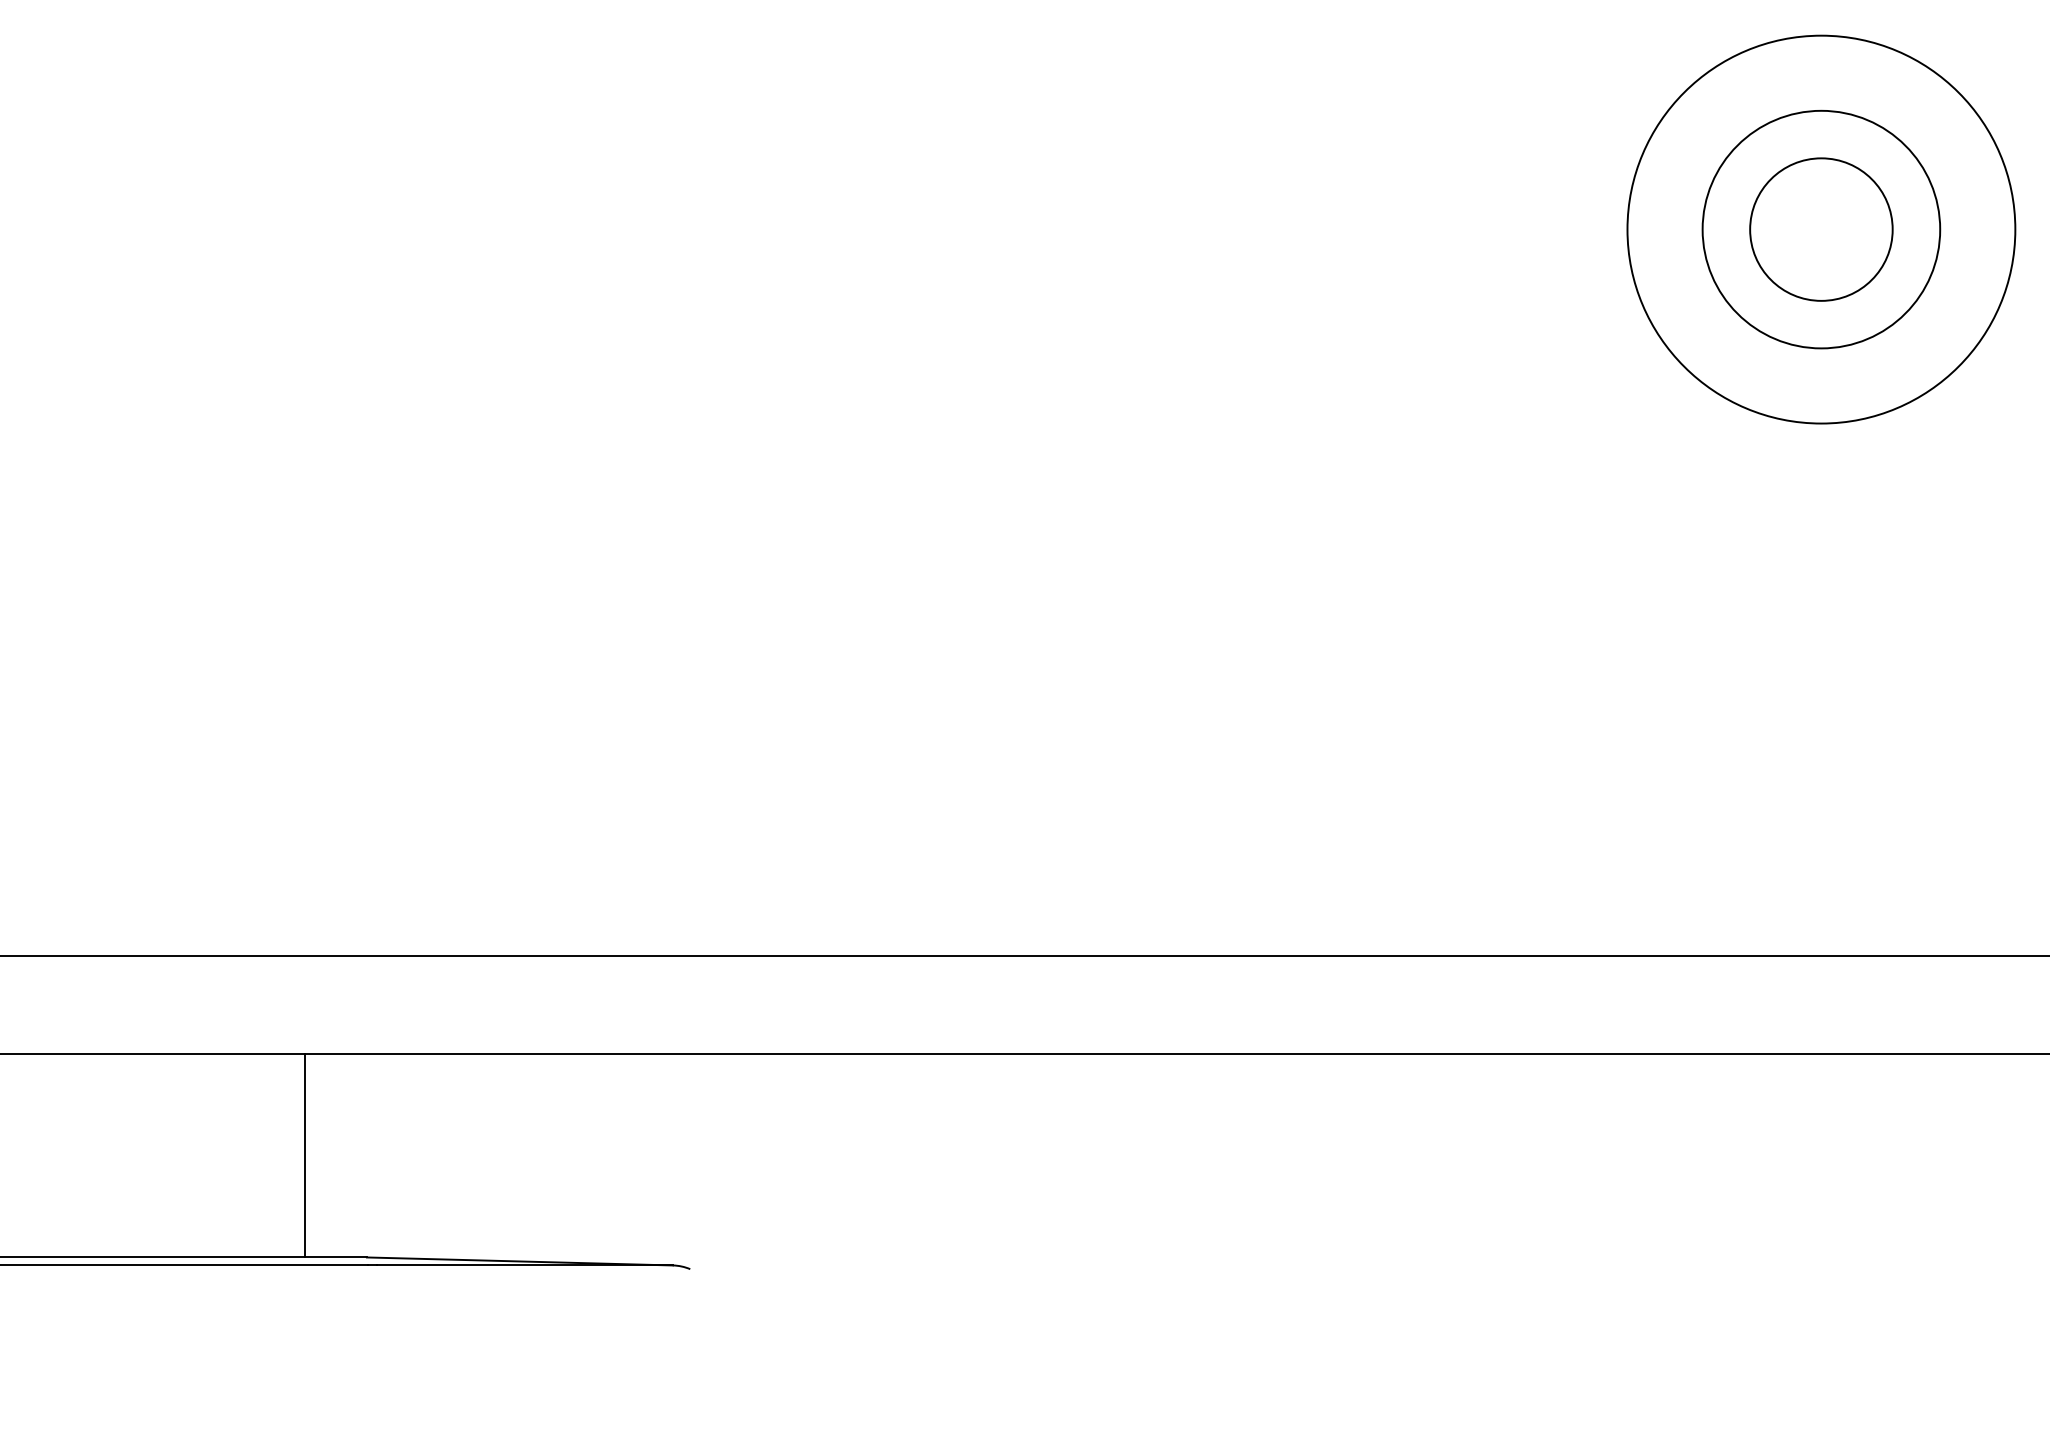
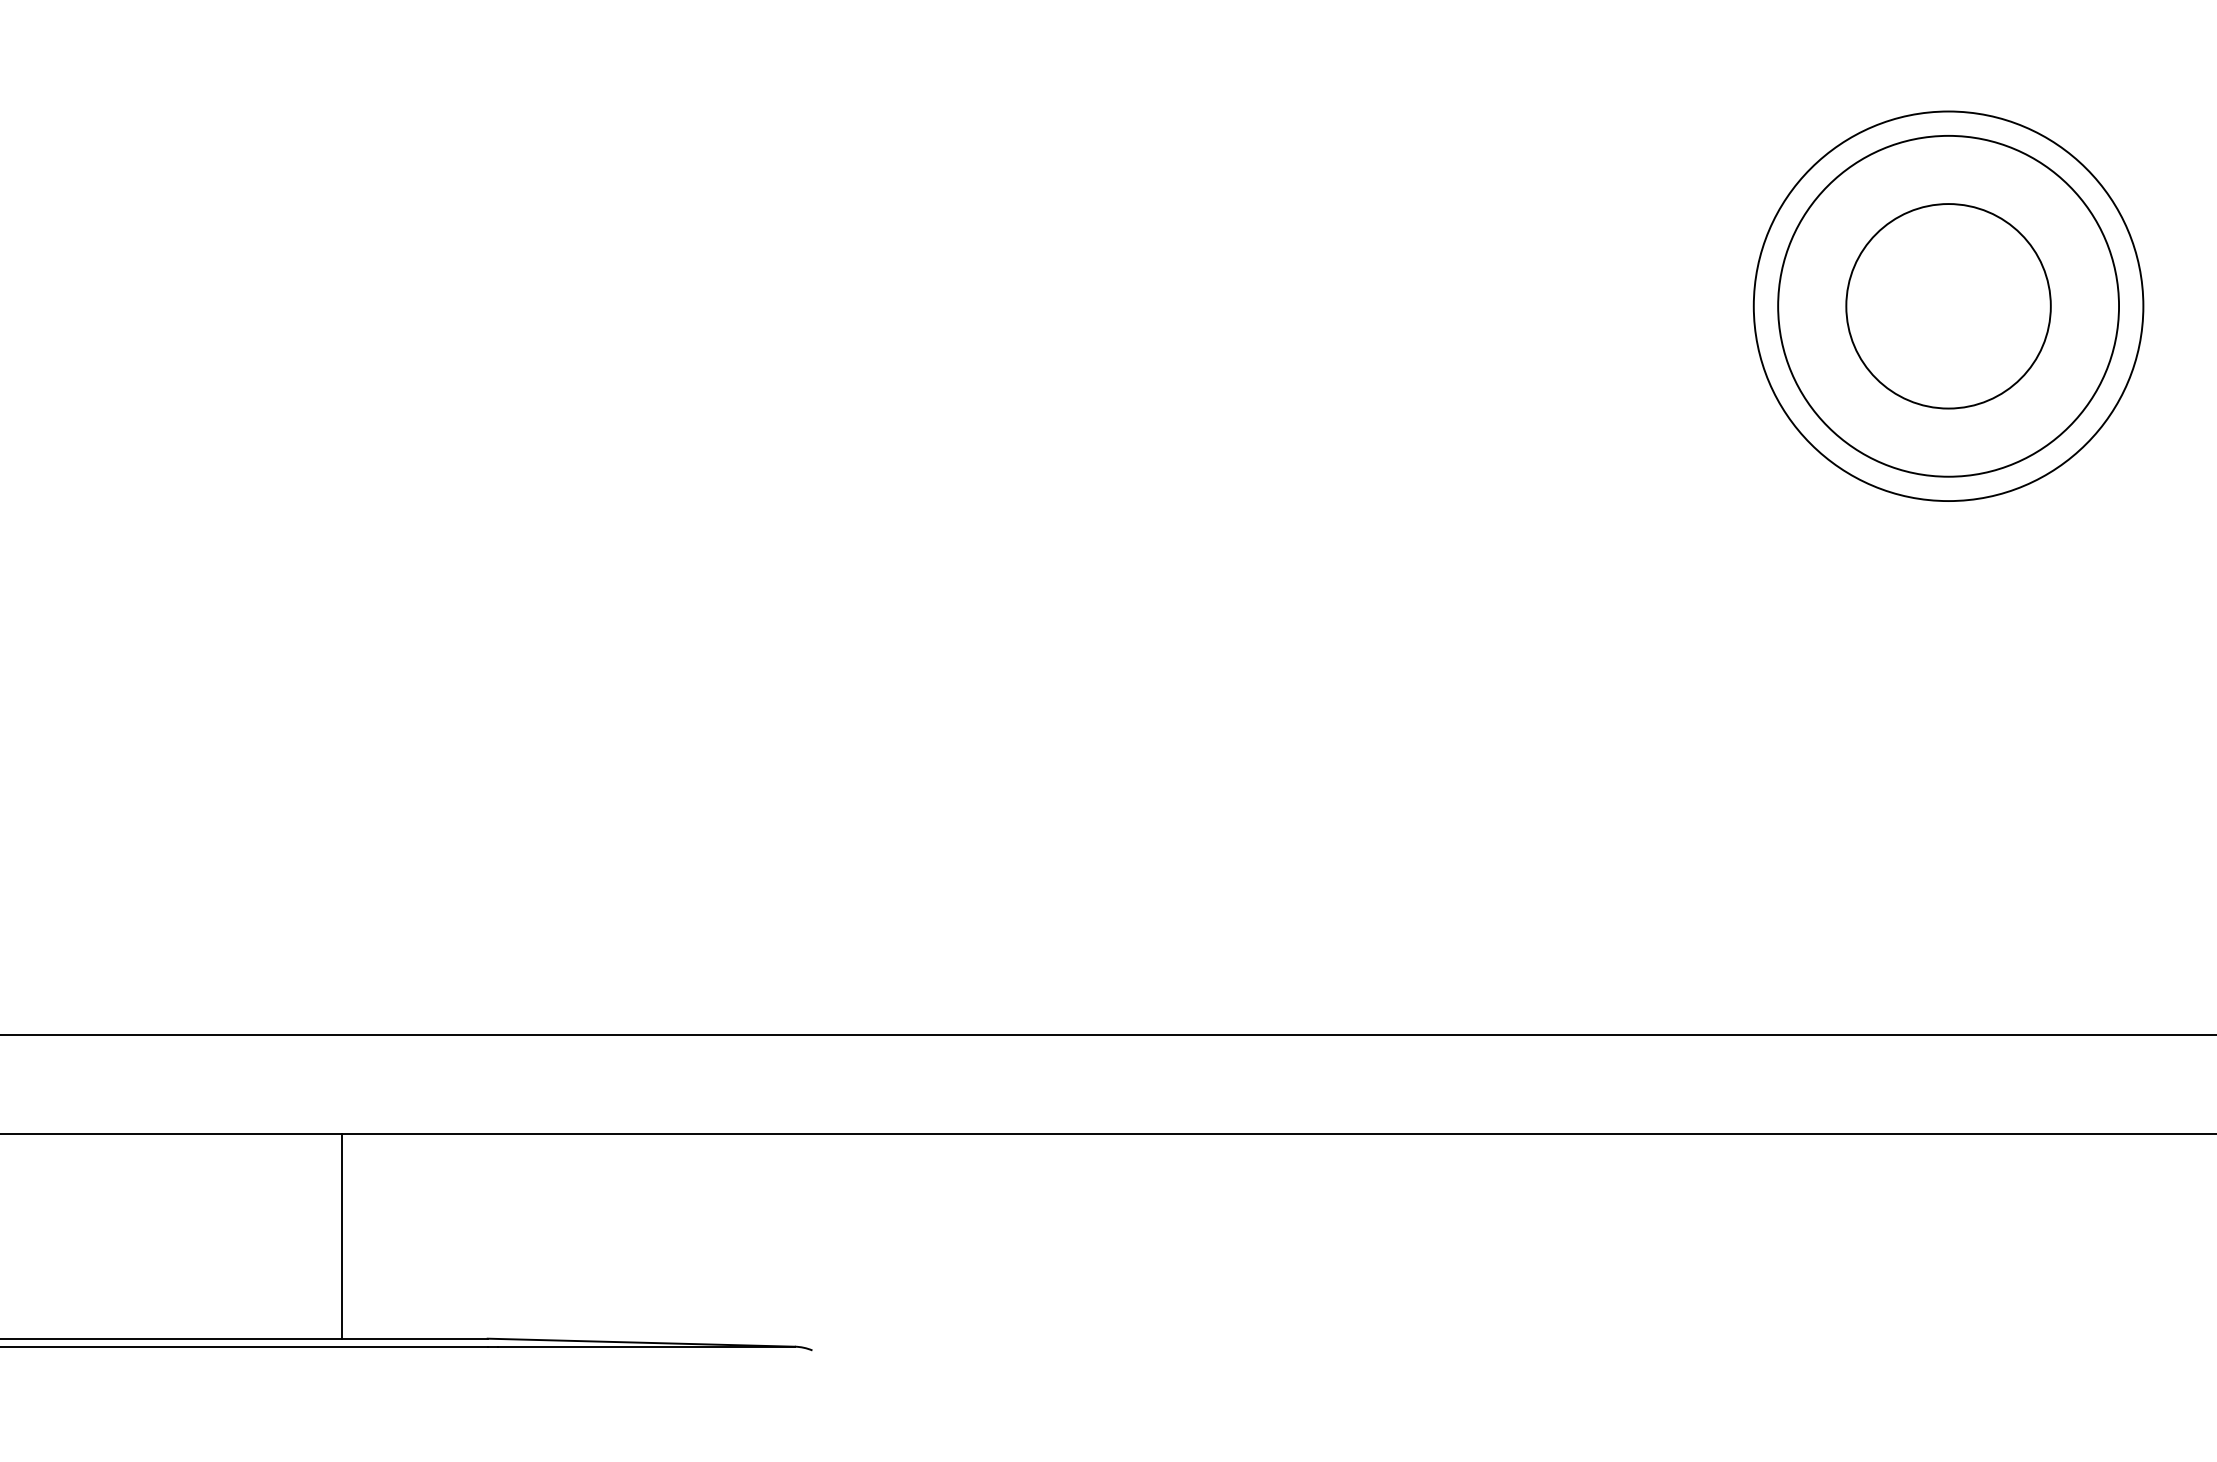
circle: (1821, 228) -> (1948, 305), size x1.43
circle: (1821, 229) -> (1948, 306), size x1.43
line: (305, 1155) -> (341, 1236), moved

